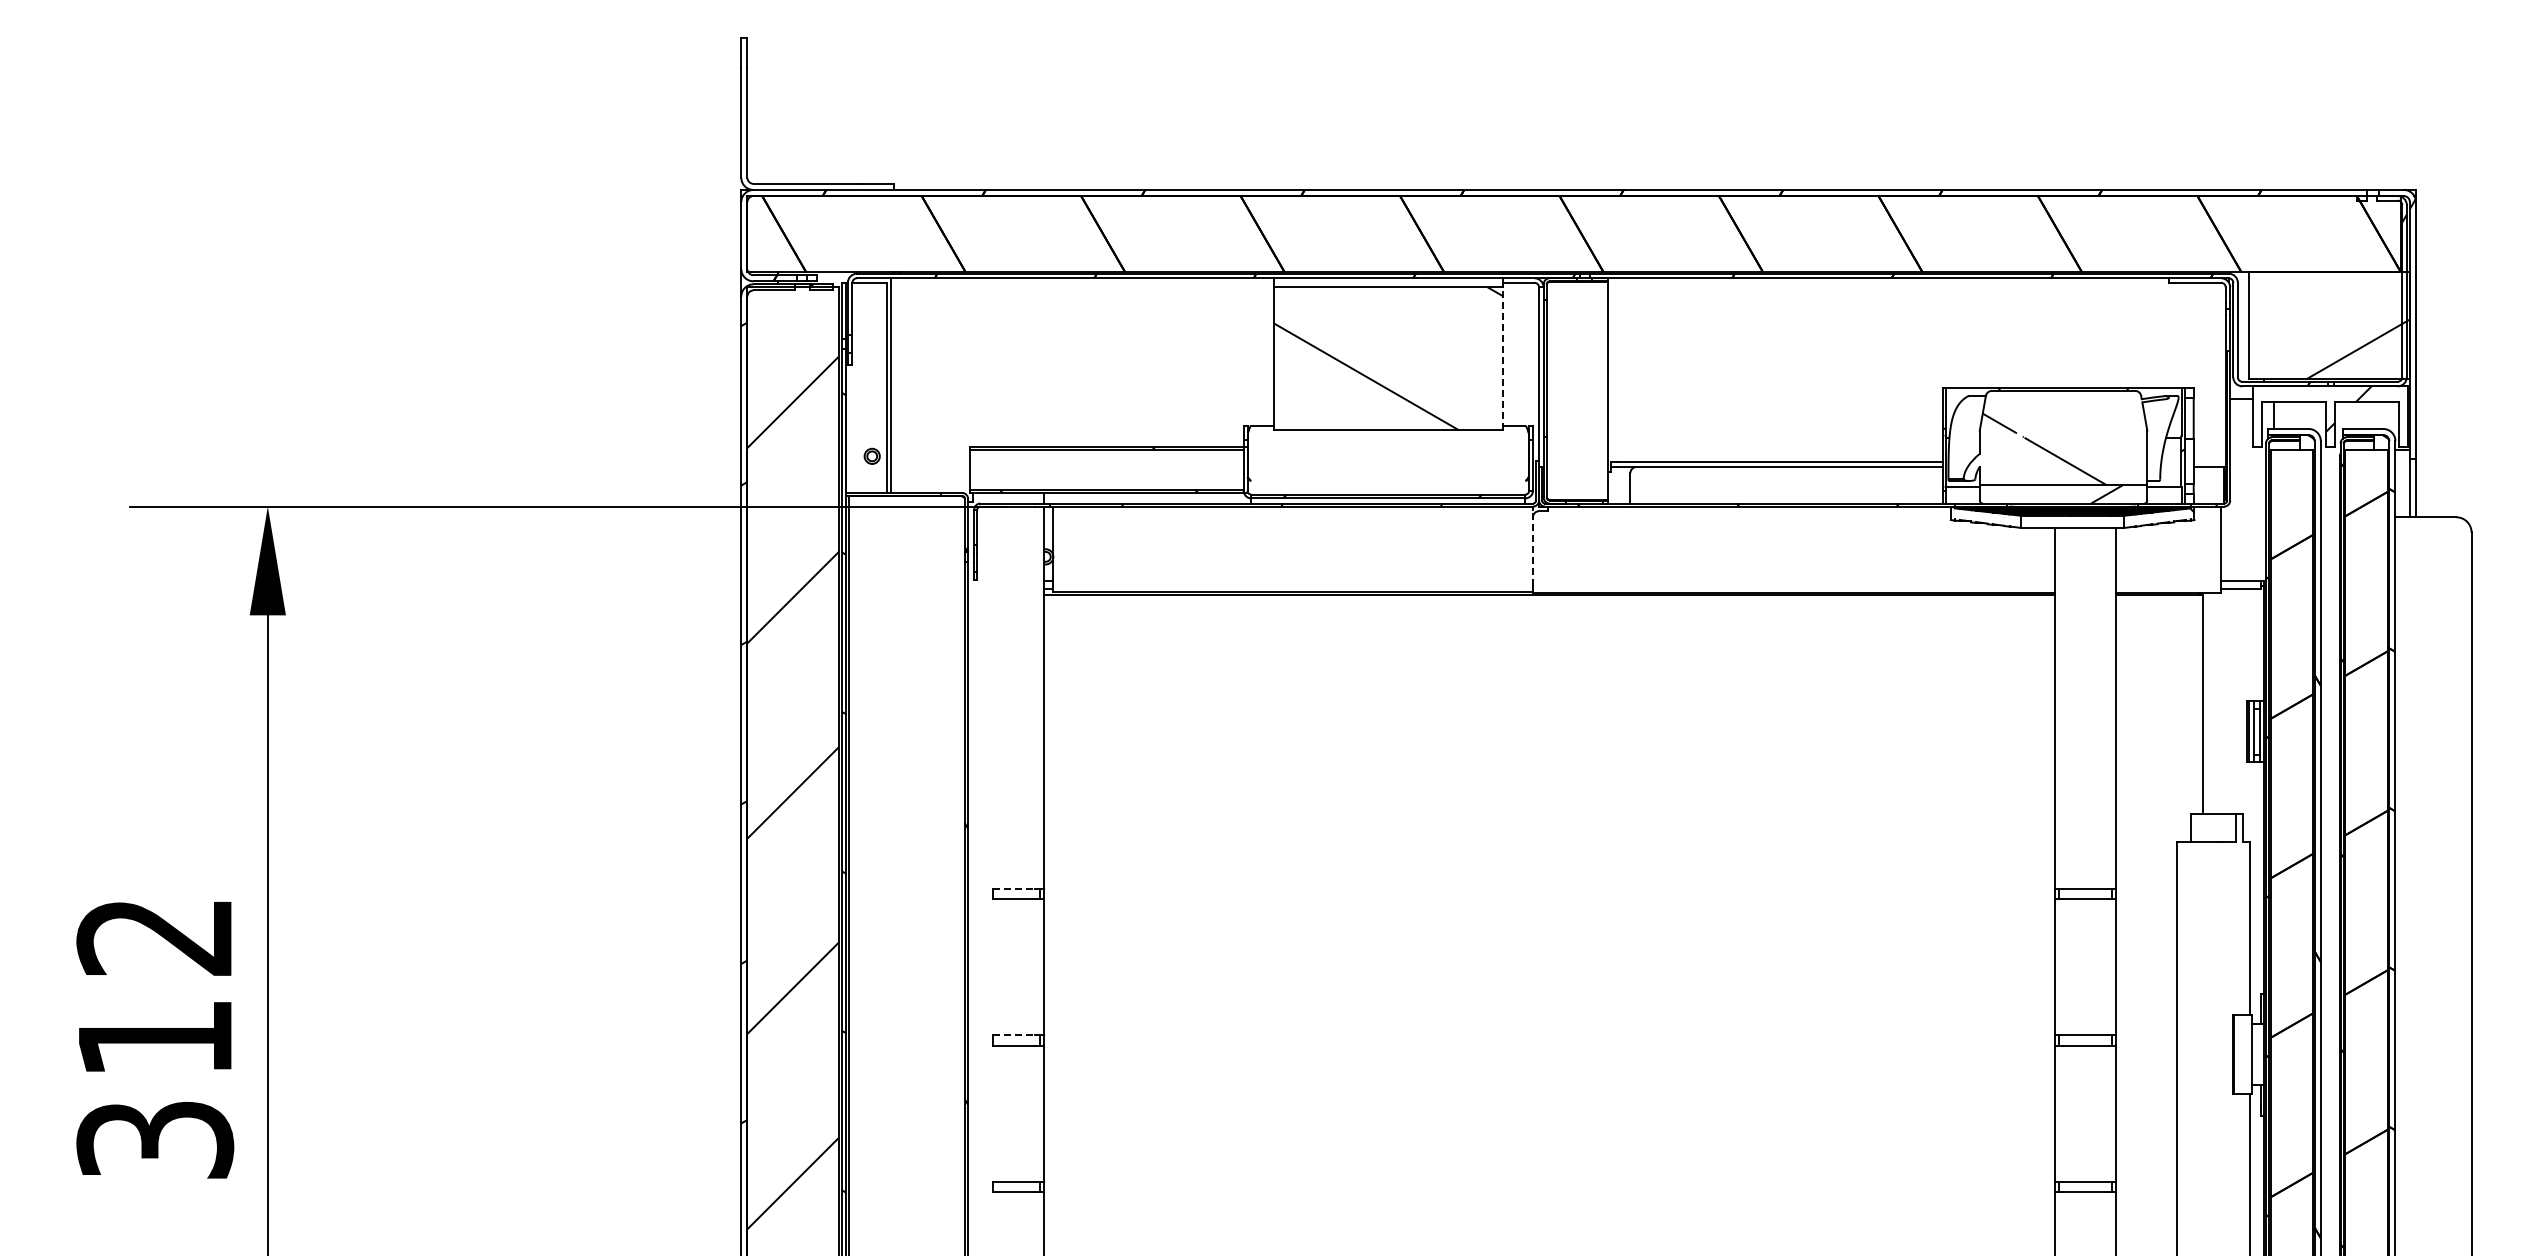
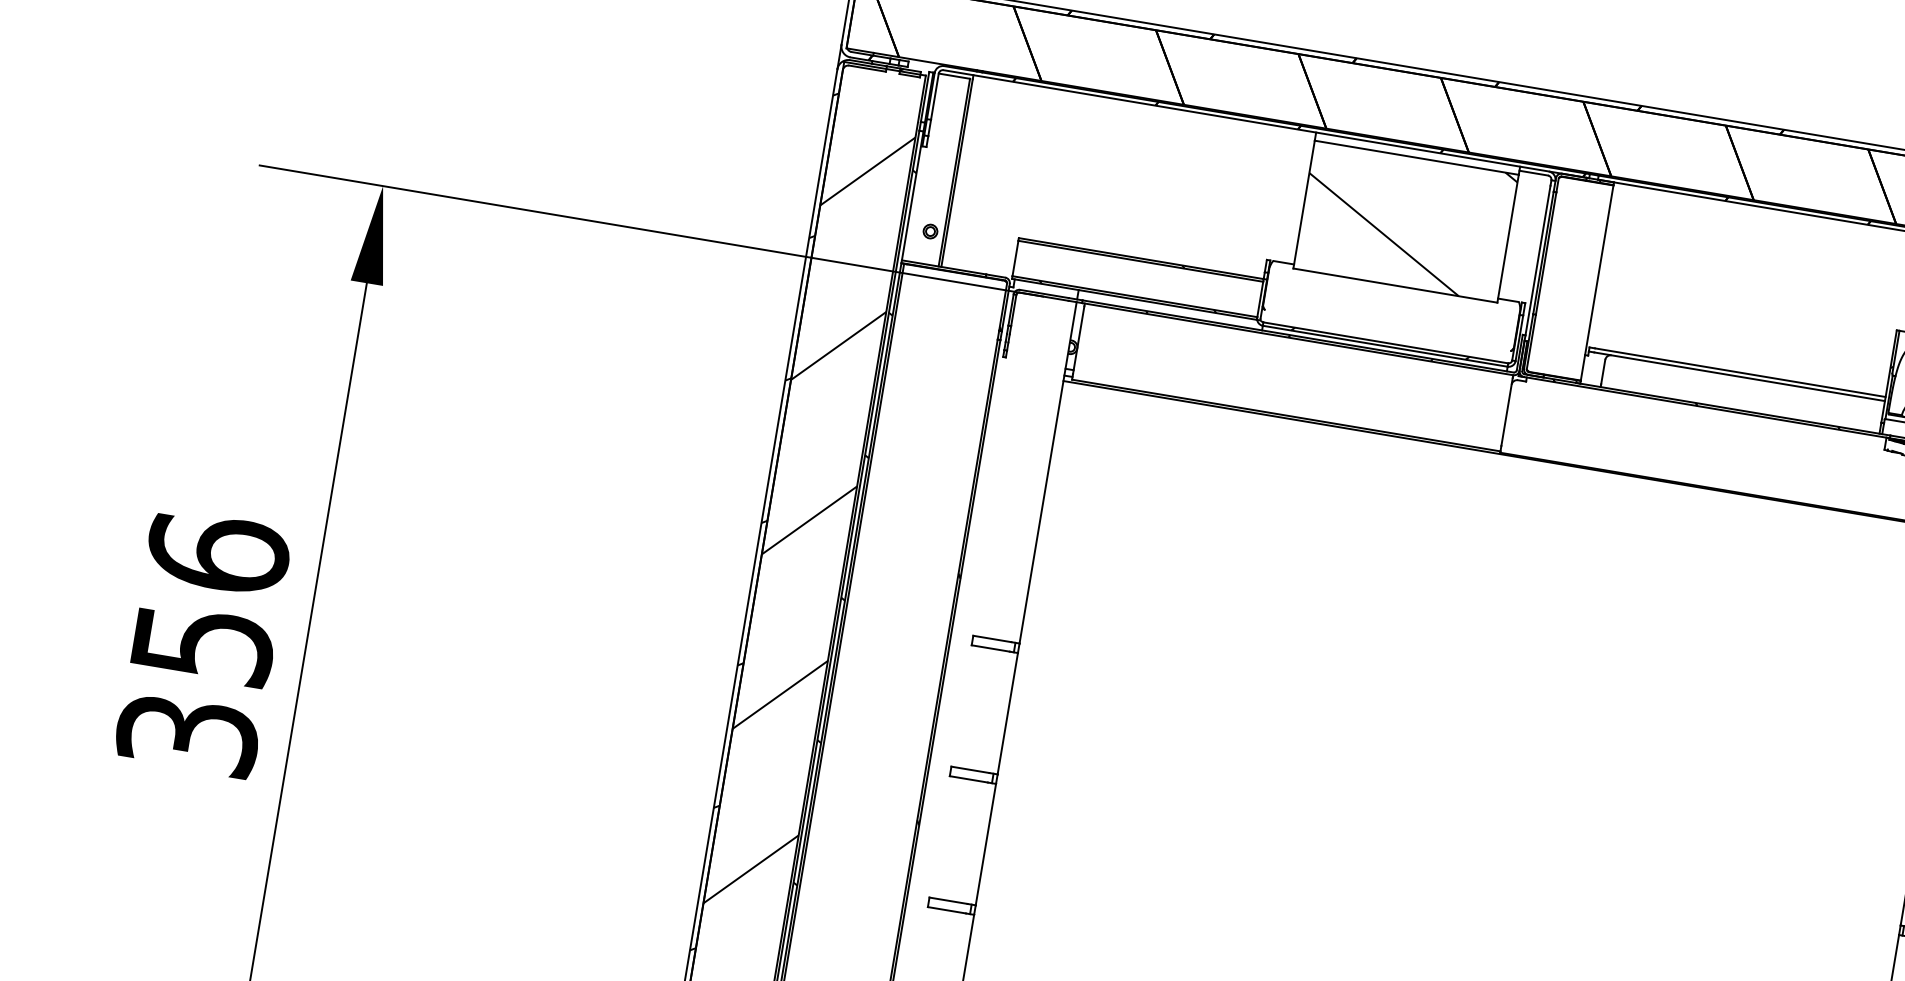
line: (1502, 358) -> (1508, 238), dashed -> solid
line: (1532, 547) -> (1506, 411), dashed -> solid
line: (1014, 888) -> (992, 638), dashed -> solid
text: (155, 986) -> (211, 597), 312 -> 356
line: (1014, 1035) -> (971, 770), dashed -> solid

